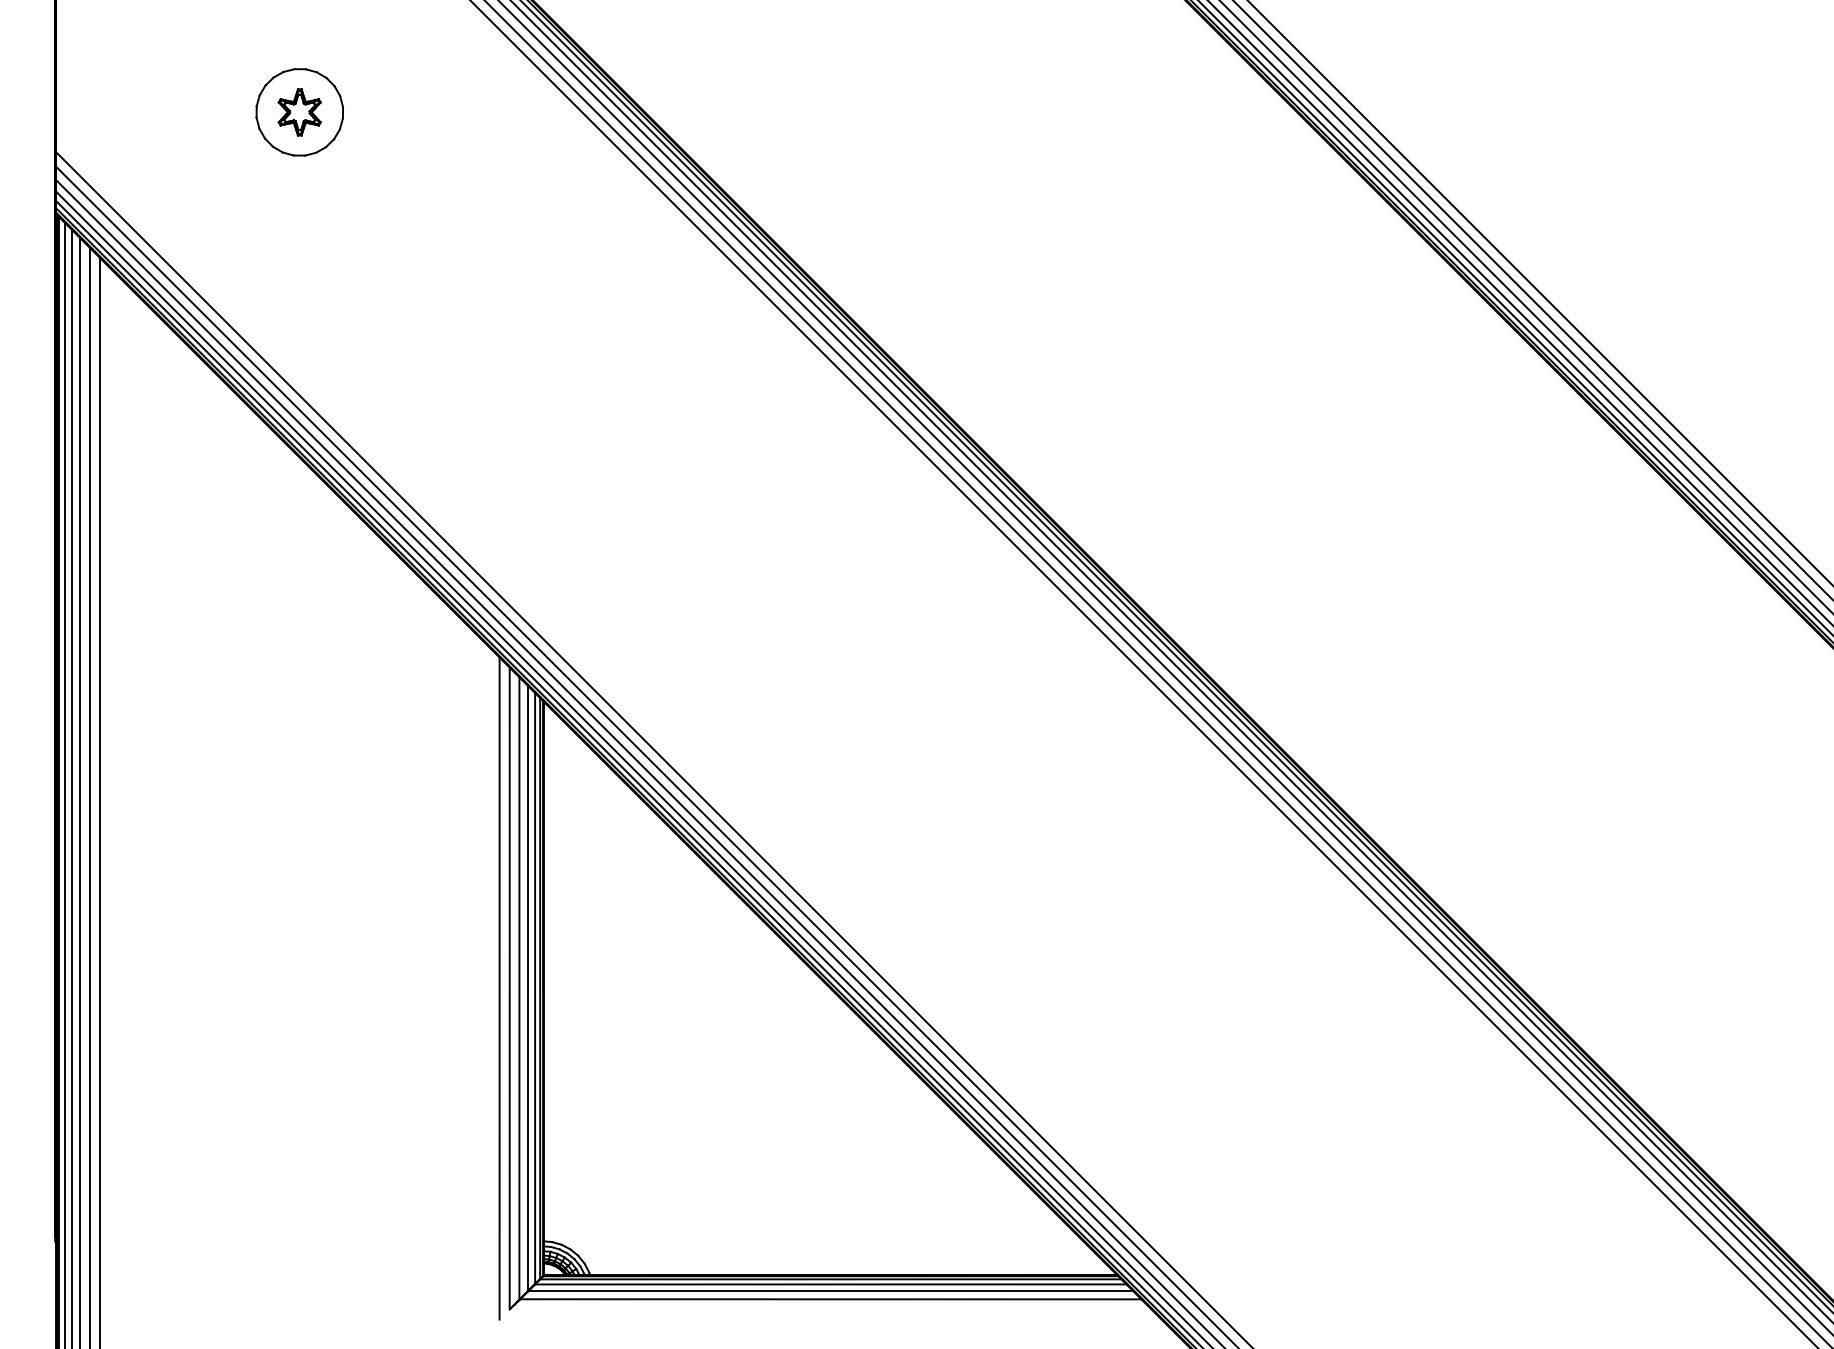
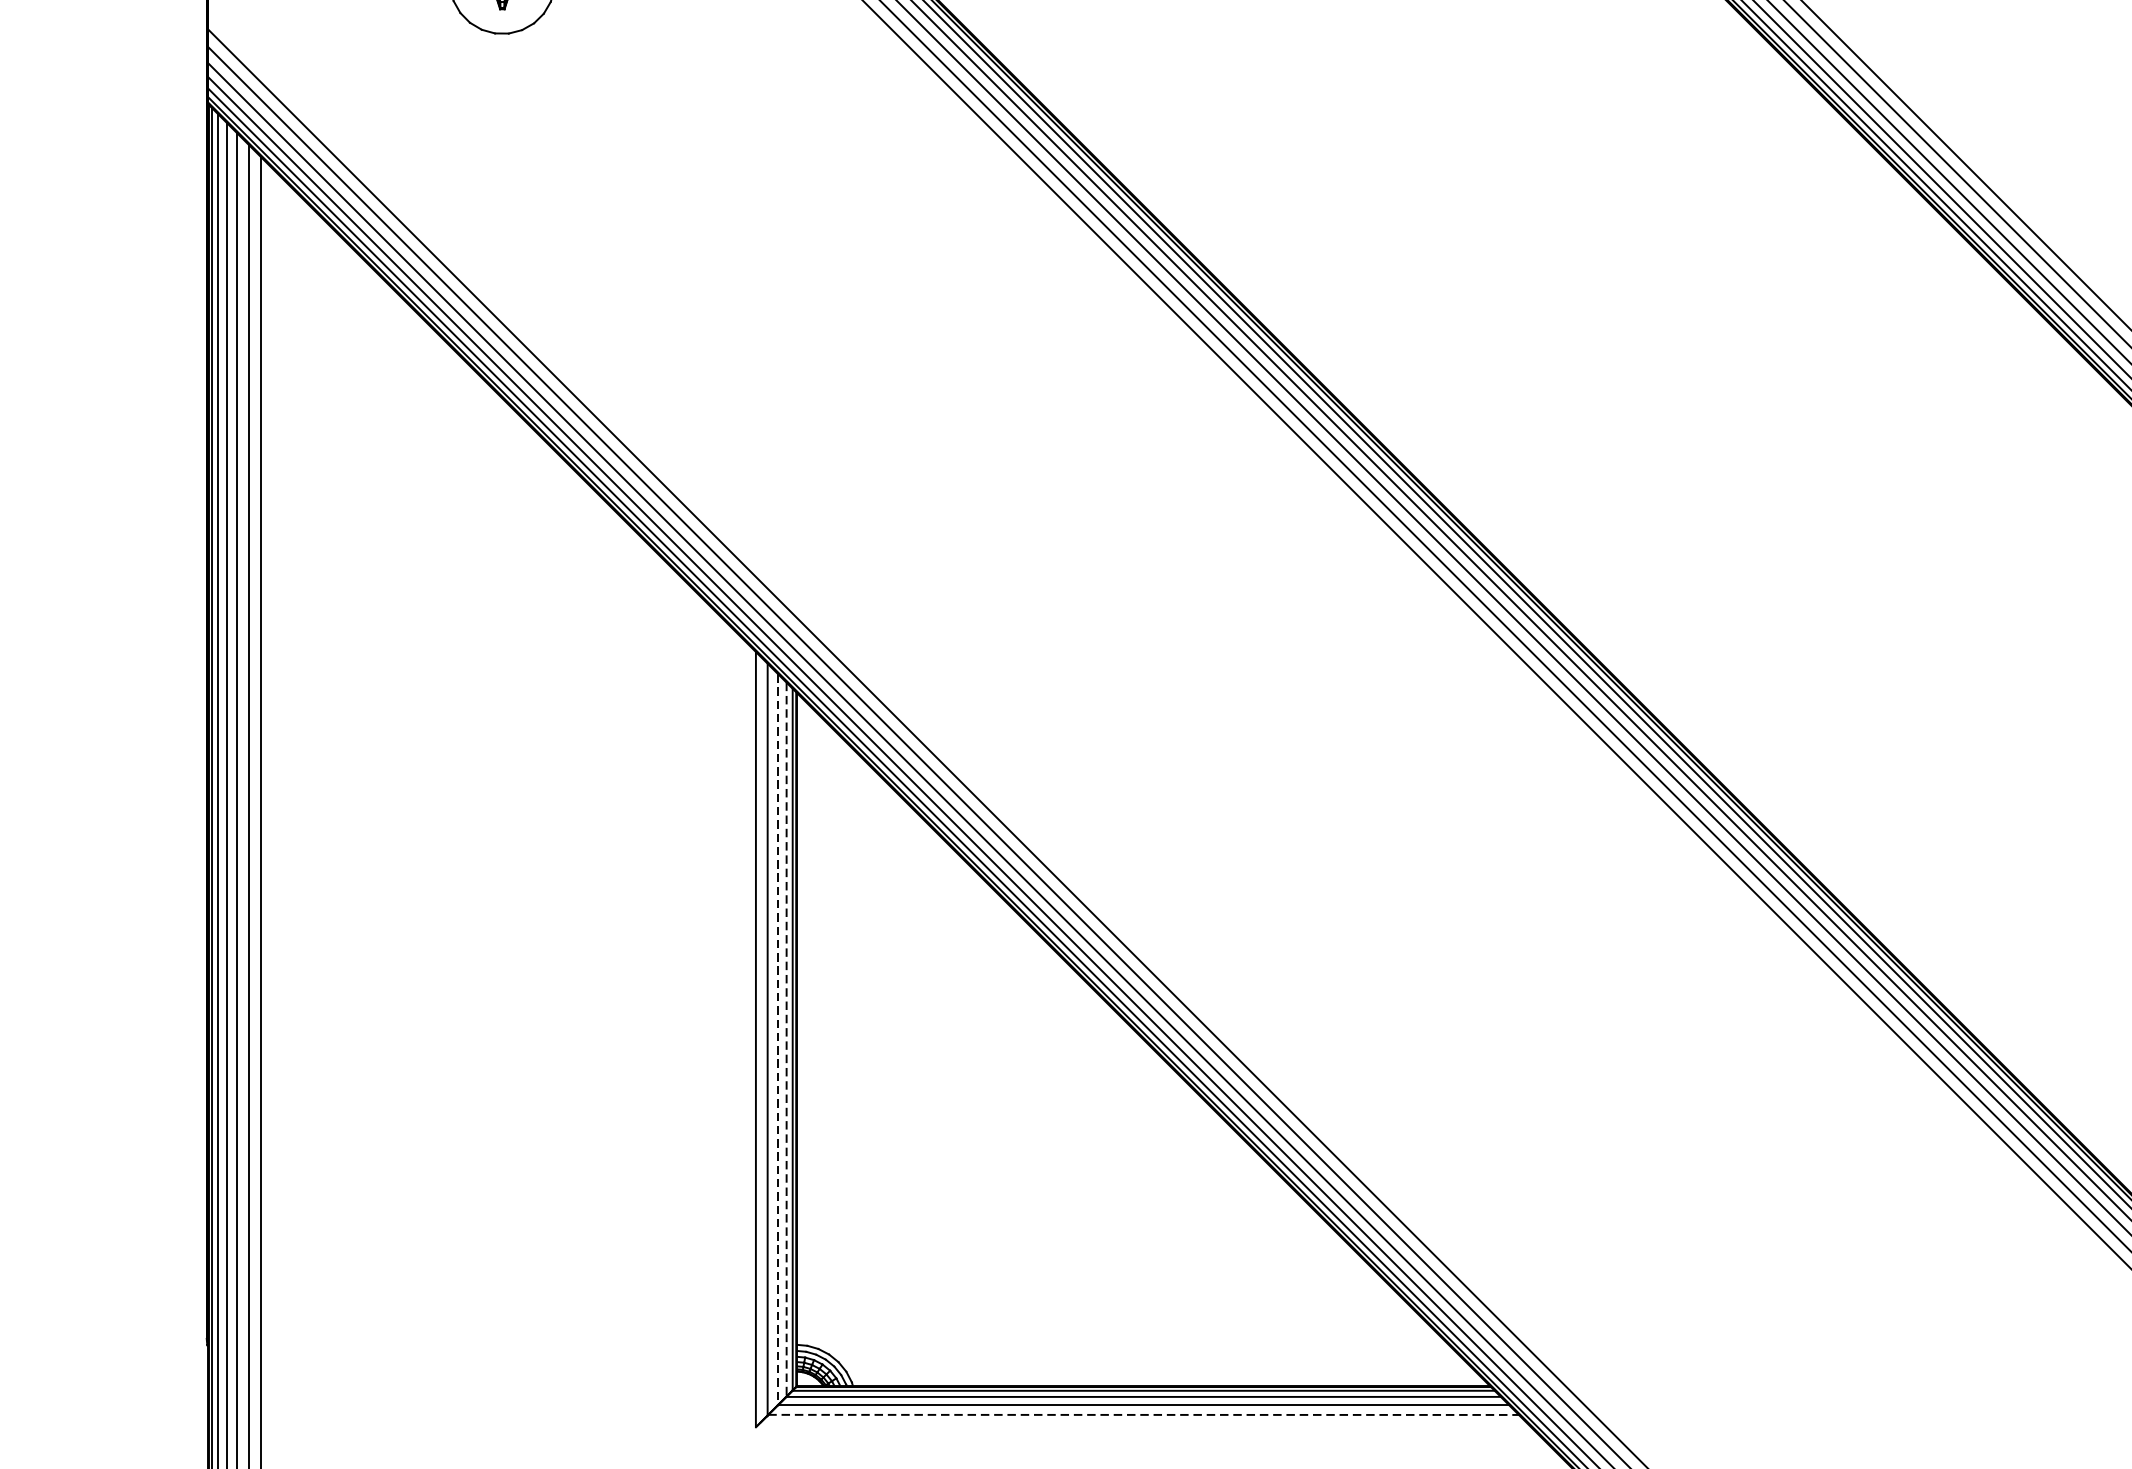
line: (499, 988) -> (743, 1039), removed
line: (528, 988) -> (778, 1039), solid -> dashed
line: (535, 988) -> (787, 1039), solid -> dashed
line: (830, 1299) -> (1143, 1415), solid -> dashed

